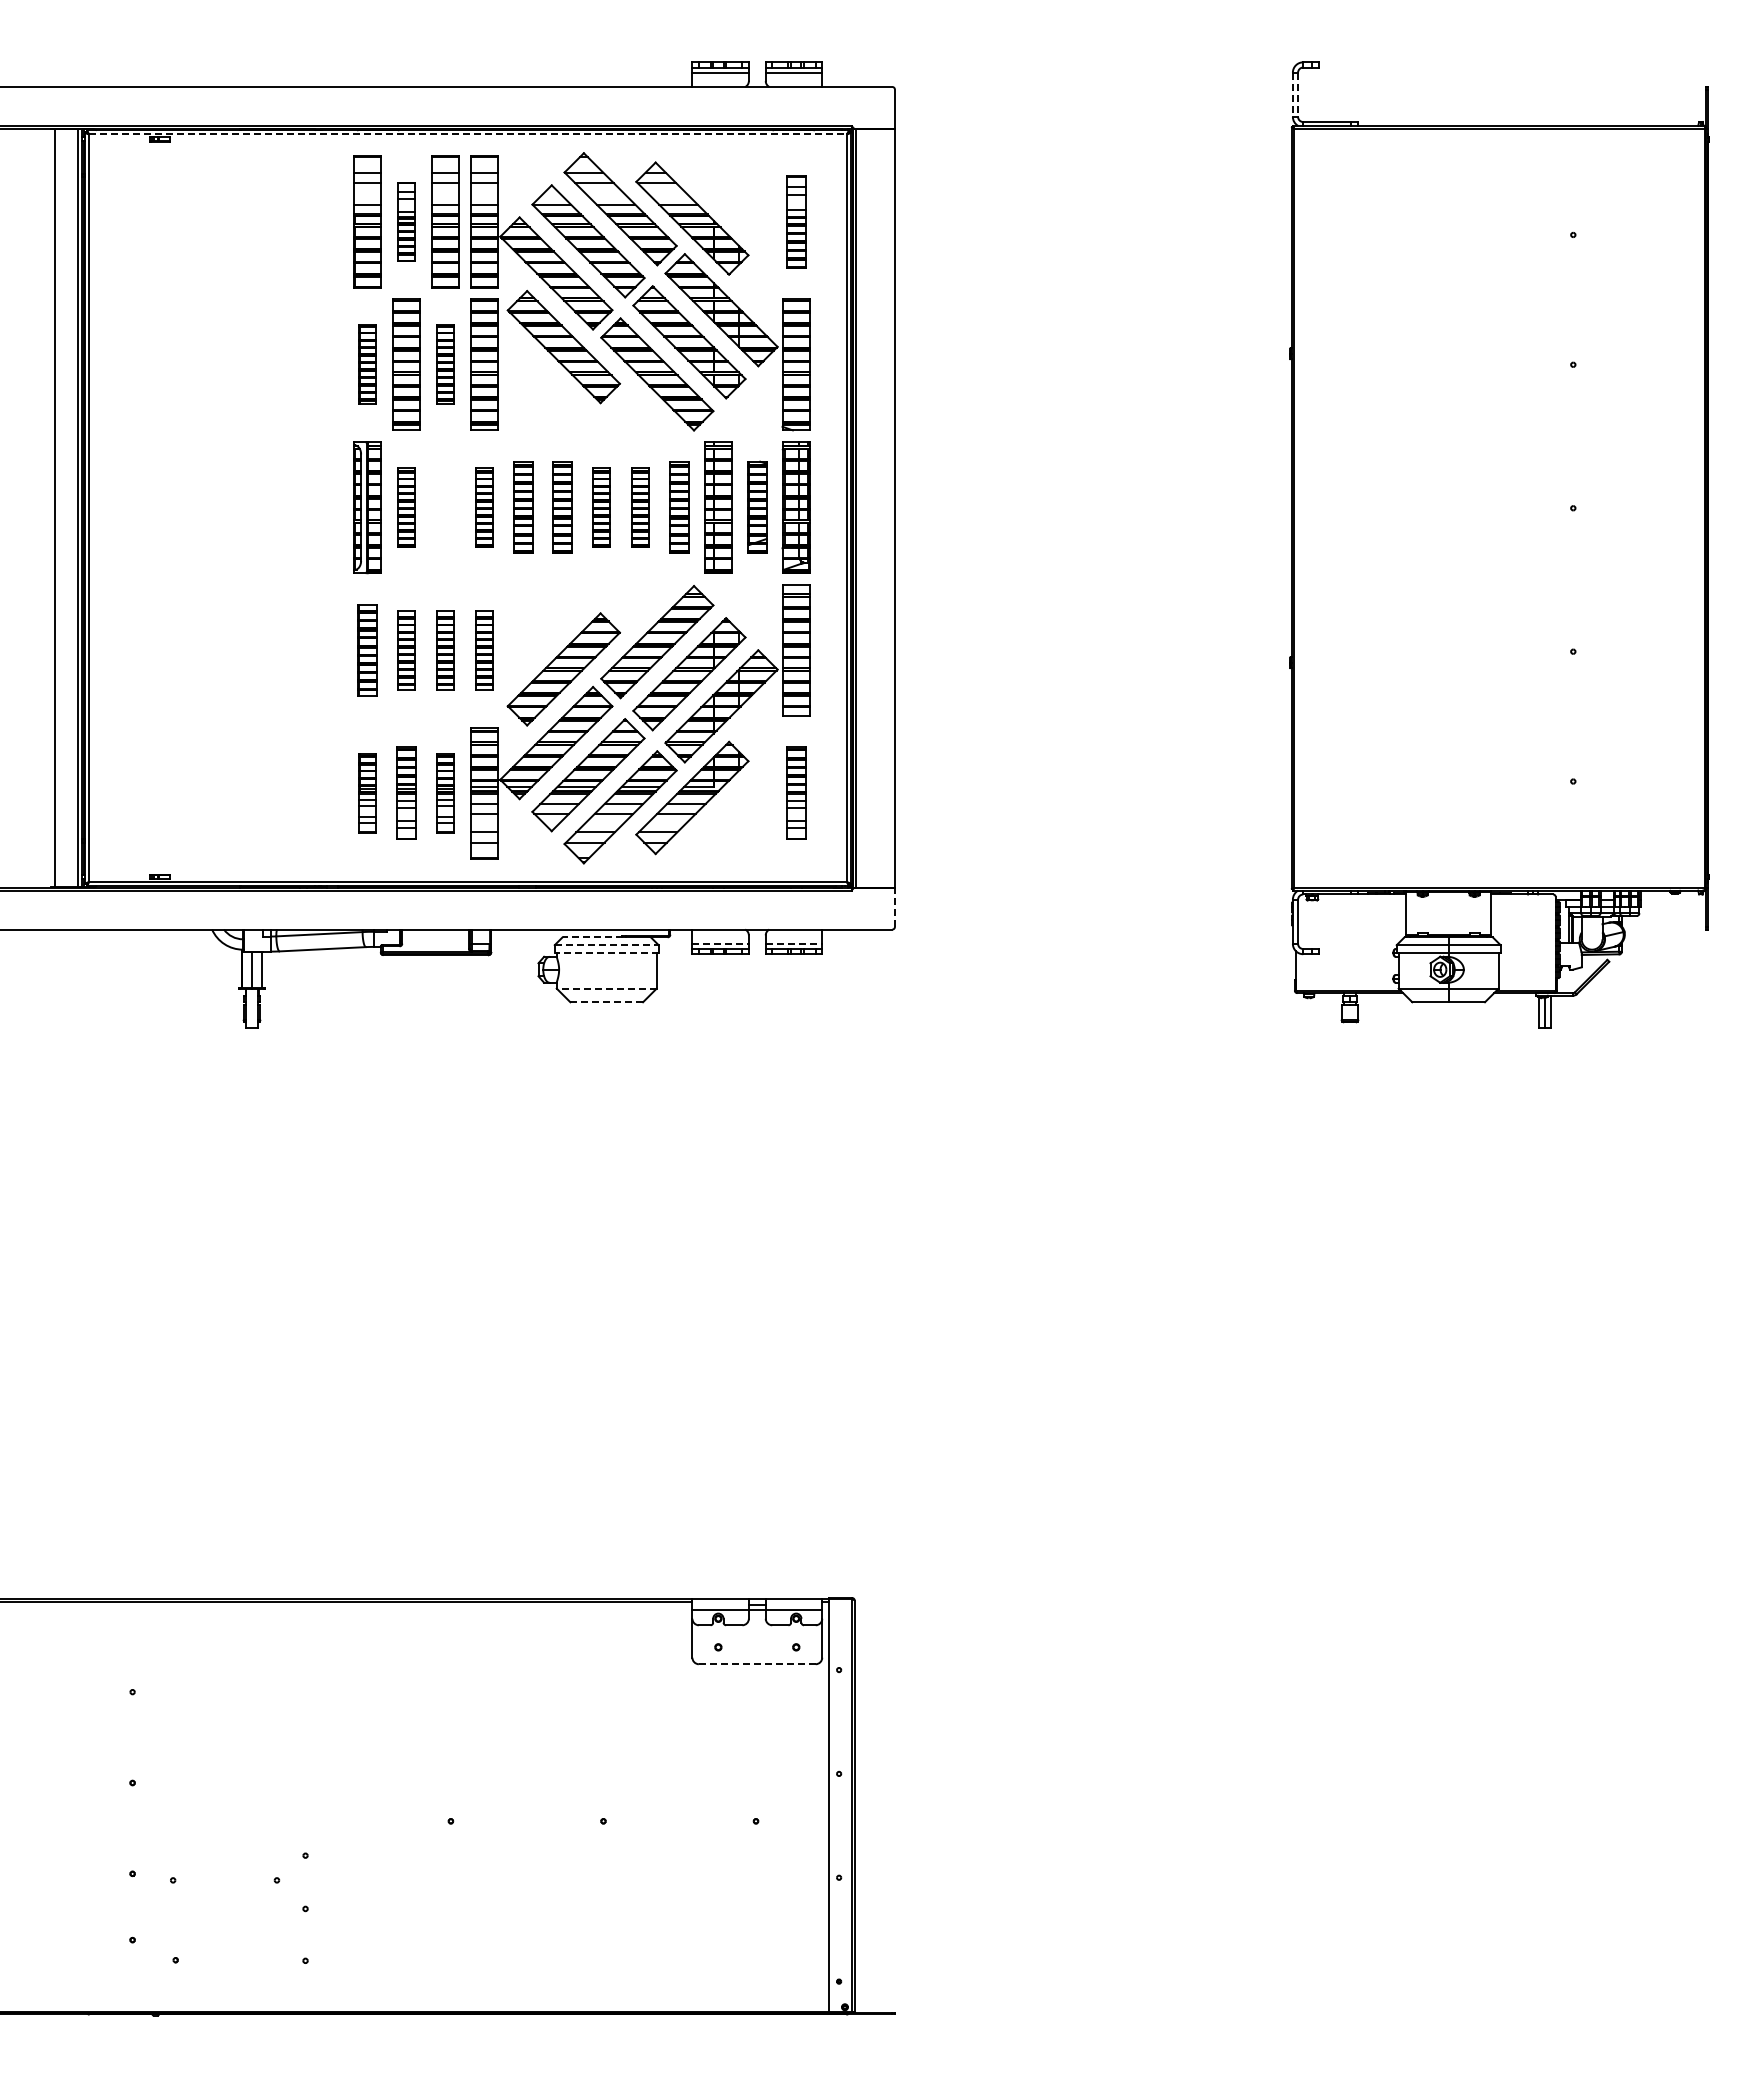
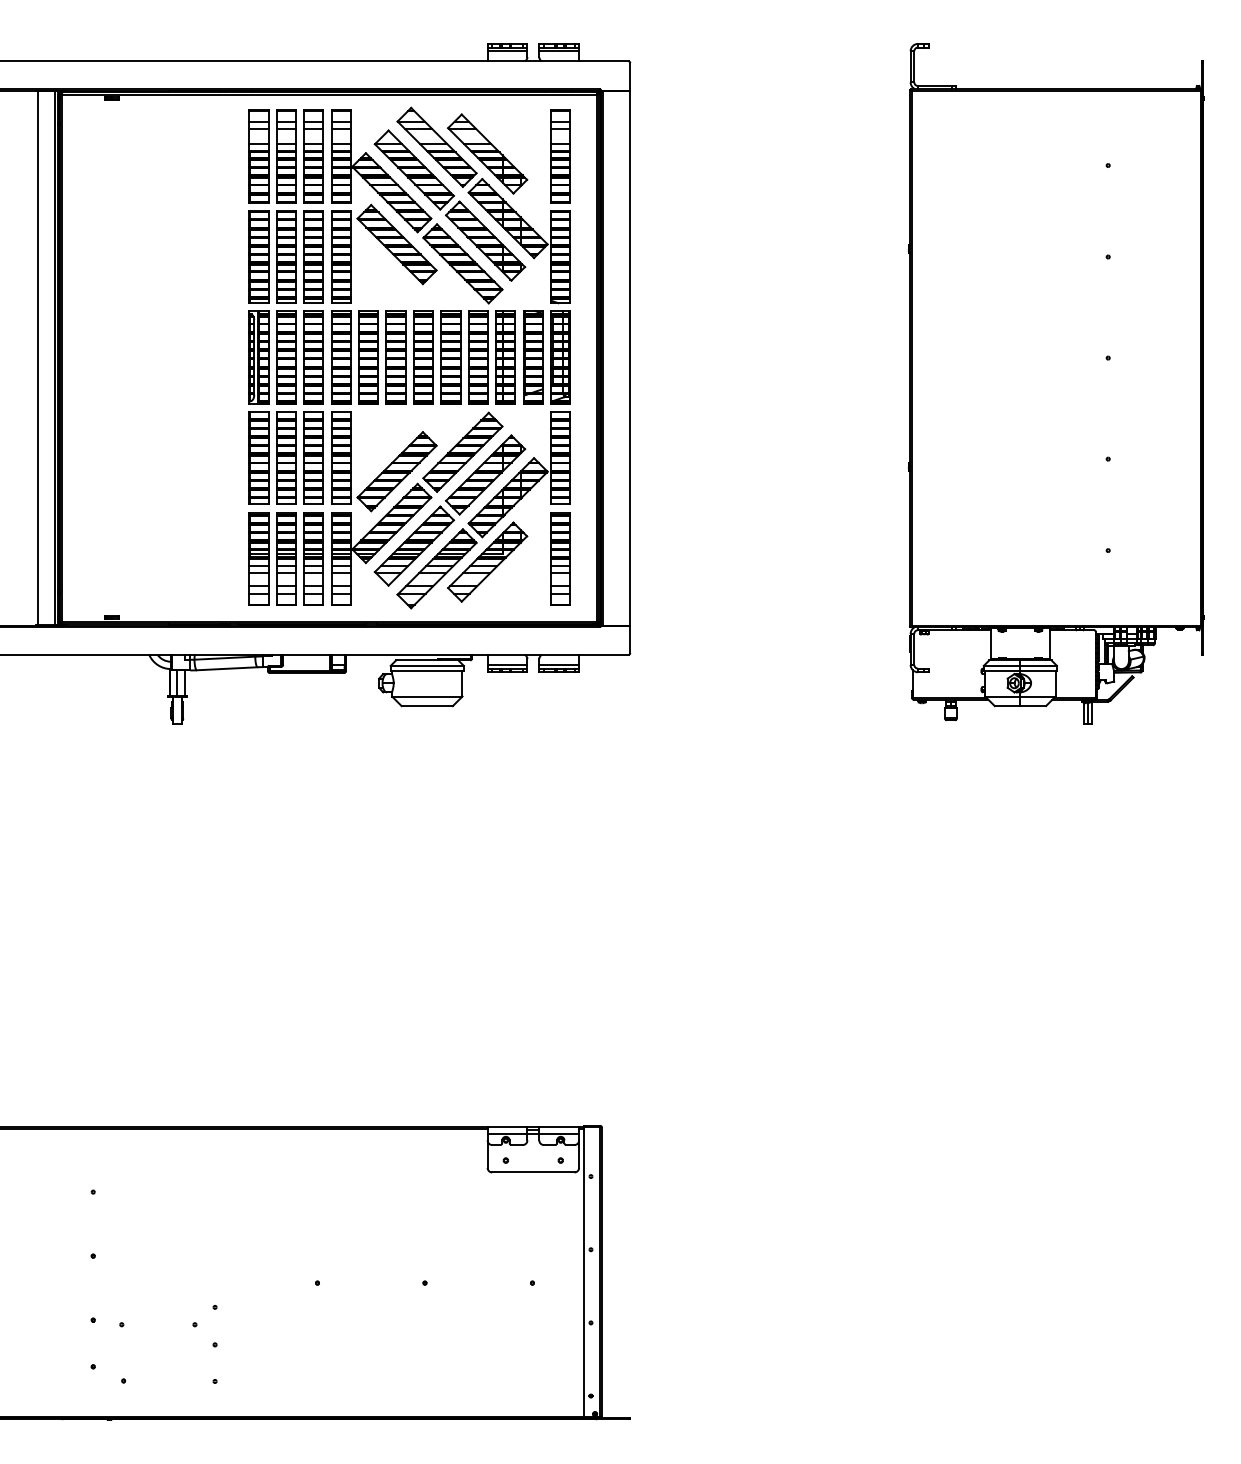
line: (1292, 95) -> (910, 67), dashed -> solid
line: (1298, 95) -> (914, 67), dashed -> solid
line: (468, 134) -> (329, 94), dashed -> solid
part: (406, 221) -> (286, 156), size x1.67
part: (796, 221) -> (560, 156), size x1.43
part: (367, 364) -> (258, 256), size x1.67
part: (445, 364) -> (313, 256), size x1.67
part: (406, 507) -> (286, 357), size x1.67
part: (445, 507) -> (313, 357), added
part: (484, 507) -> (341, 357), size x1.67
part: (523, 507) -> (368, 357), size x1.43
part: (562, 507) -> (396, 357), size x1.43
part: (601, 507) -> (423, 357), size x1.67
part: (640, 507) -> (451, 357), size x1.67
part: (679, 507) -> (478, 357), size x1.43
part: (757, 507) -> (533, 357), size x1.43
part: (367, 650) -> (258, 458), size x1.43
part: (406, 650) -> (286, 458), size x1.67
part: (445, 650) -> (313, 458), size x1.67
part: (484, 650) -> (341, 458), size x1.67
part: (367, 793) -> (258, 559), size x1.67
part: (406, 793) -> (286, 559), size x1.43
part: (445, 793) -> (313, 559), size x1.67
part: (796, 793) -> (560, 559), size x1.43
line: (894, 907) -> (630, 639), dashed -> solid
line: (592, 937) -> (417, 660), dashed -> solid
line: (721, 943) -> (508, 664), dashed -> solid
line: (794, 943) -> (559, 664), dashed -> solid
line: (606, 945) -> (427, 666), dashed -> solid
line: (606, 952) -> (427, 671), dashed -> solid
line: (606, 988) -> (427, 696), dashed -> solid
line: (606, 1002) -> (427, 706), dashed -> solid
line: (756, 1664) -> (532, 1172), dashed -> solid

